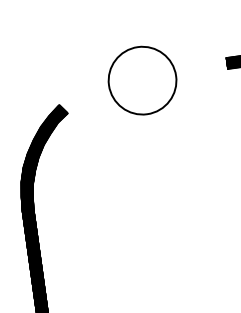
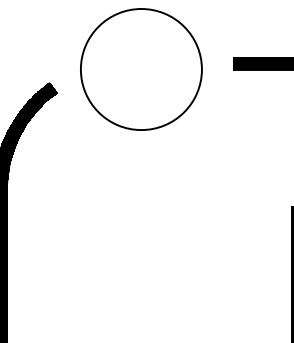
circle: (141, 80) -> (140, 69), size x1.67

